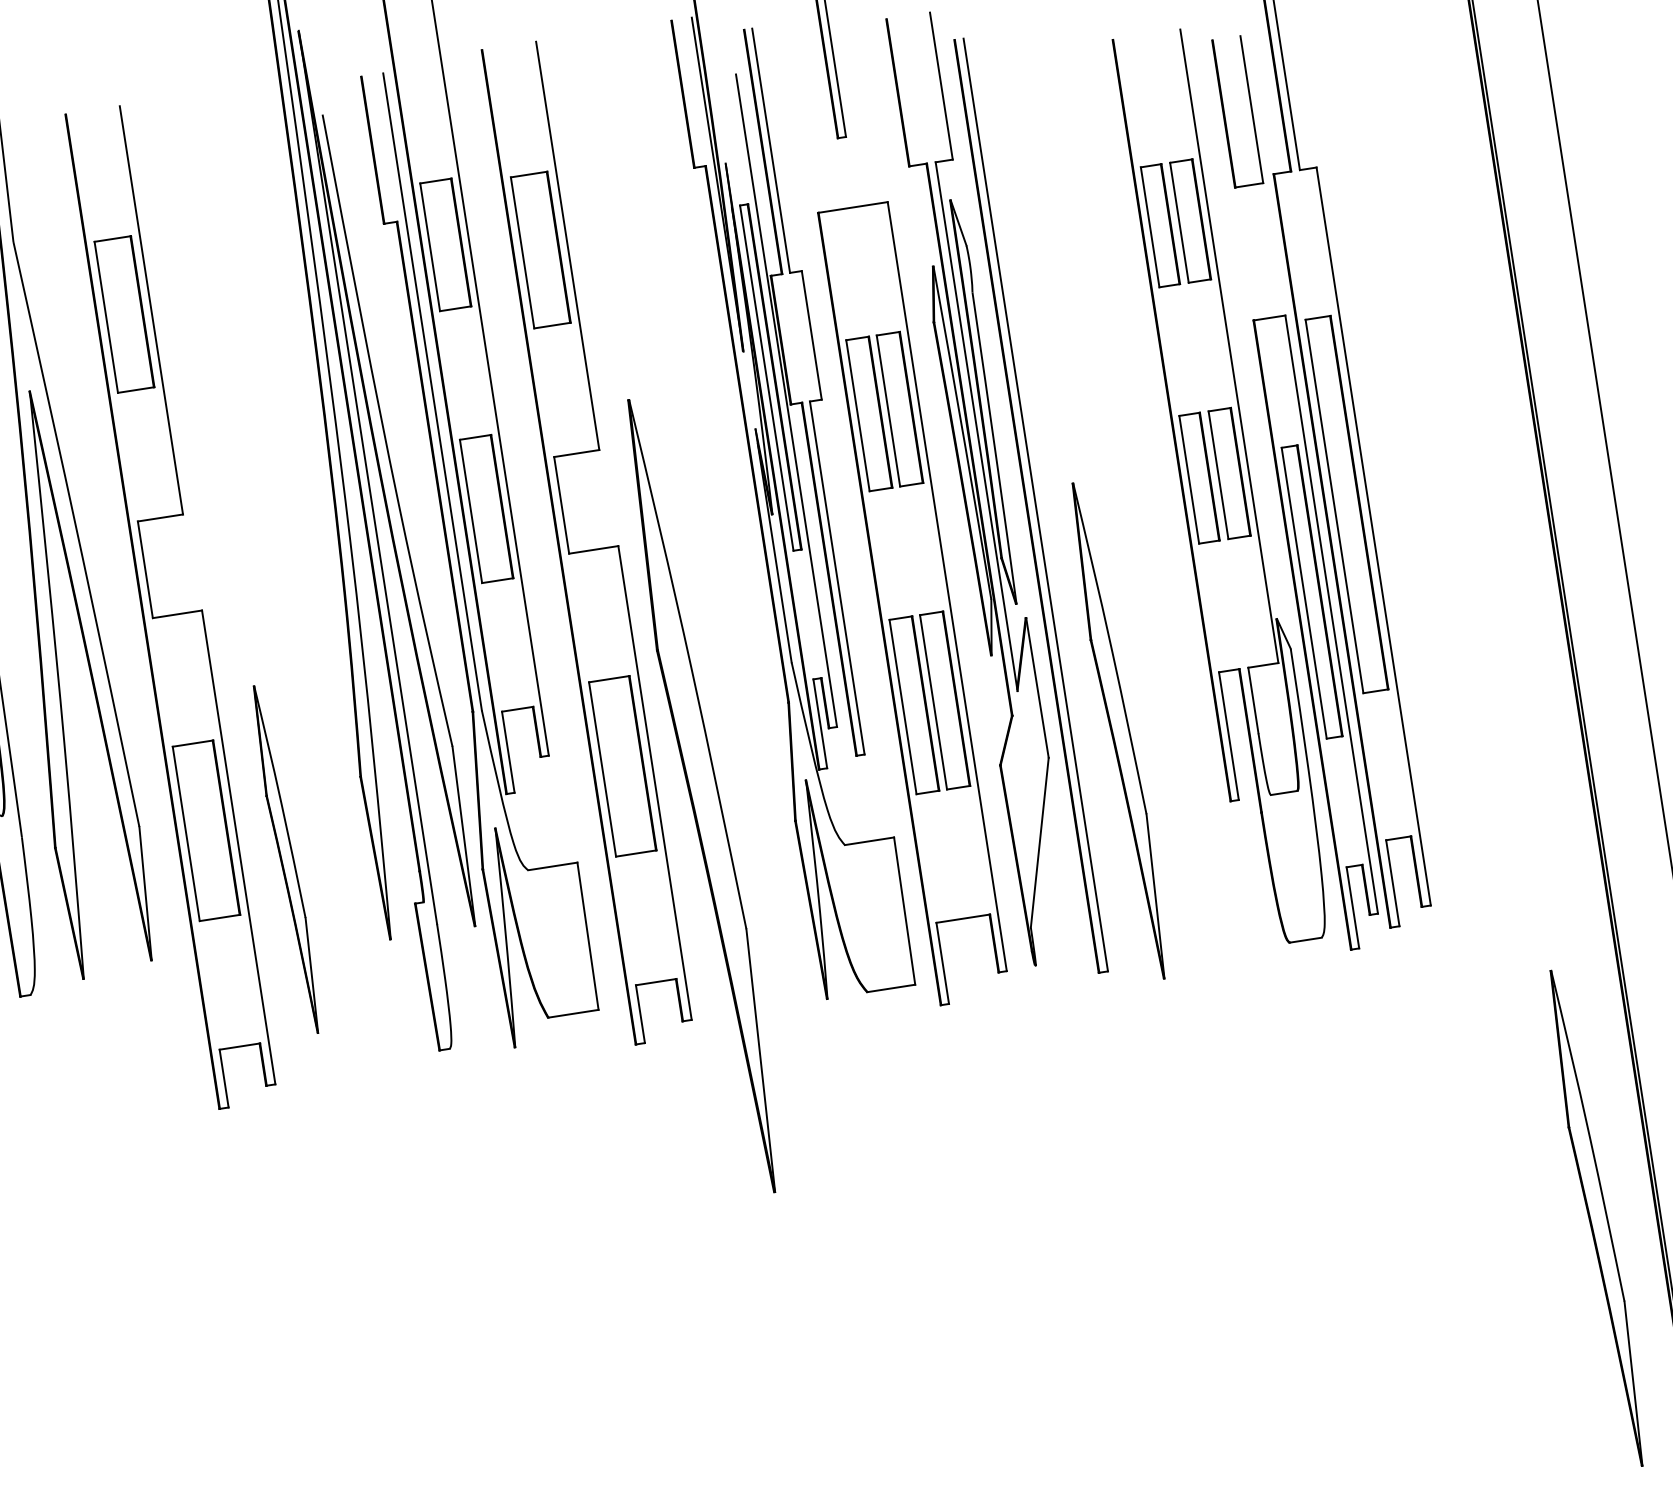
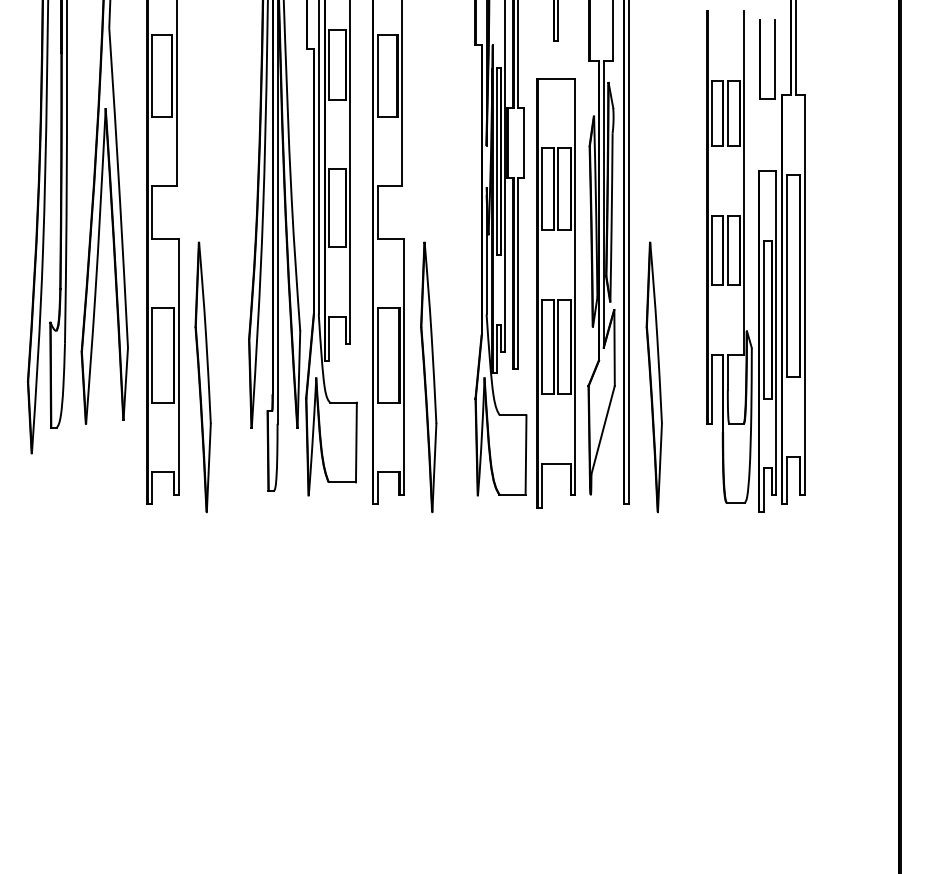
part: (702, 793) -> (428, 376), size x0.62
part: (285, 858) -> (202, 376), size x1.43
part: (1595, 1218) -> (866, 674), removed

